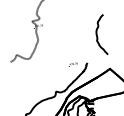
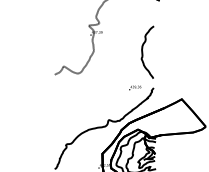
curve: (97, 34) -> (143, 51), moved

